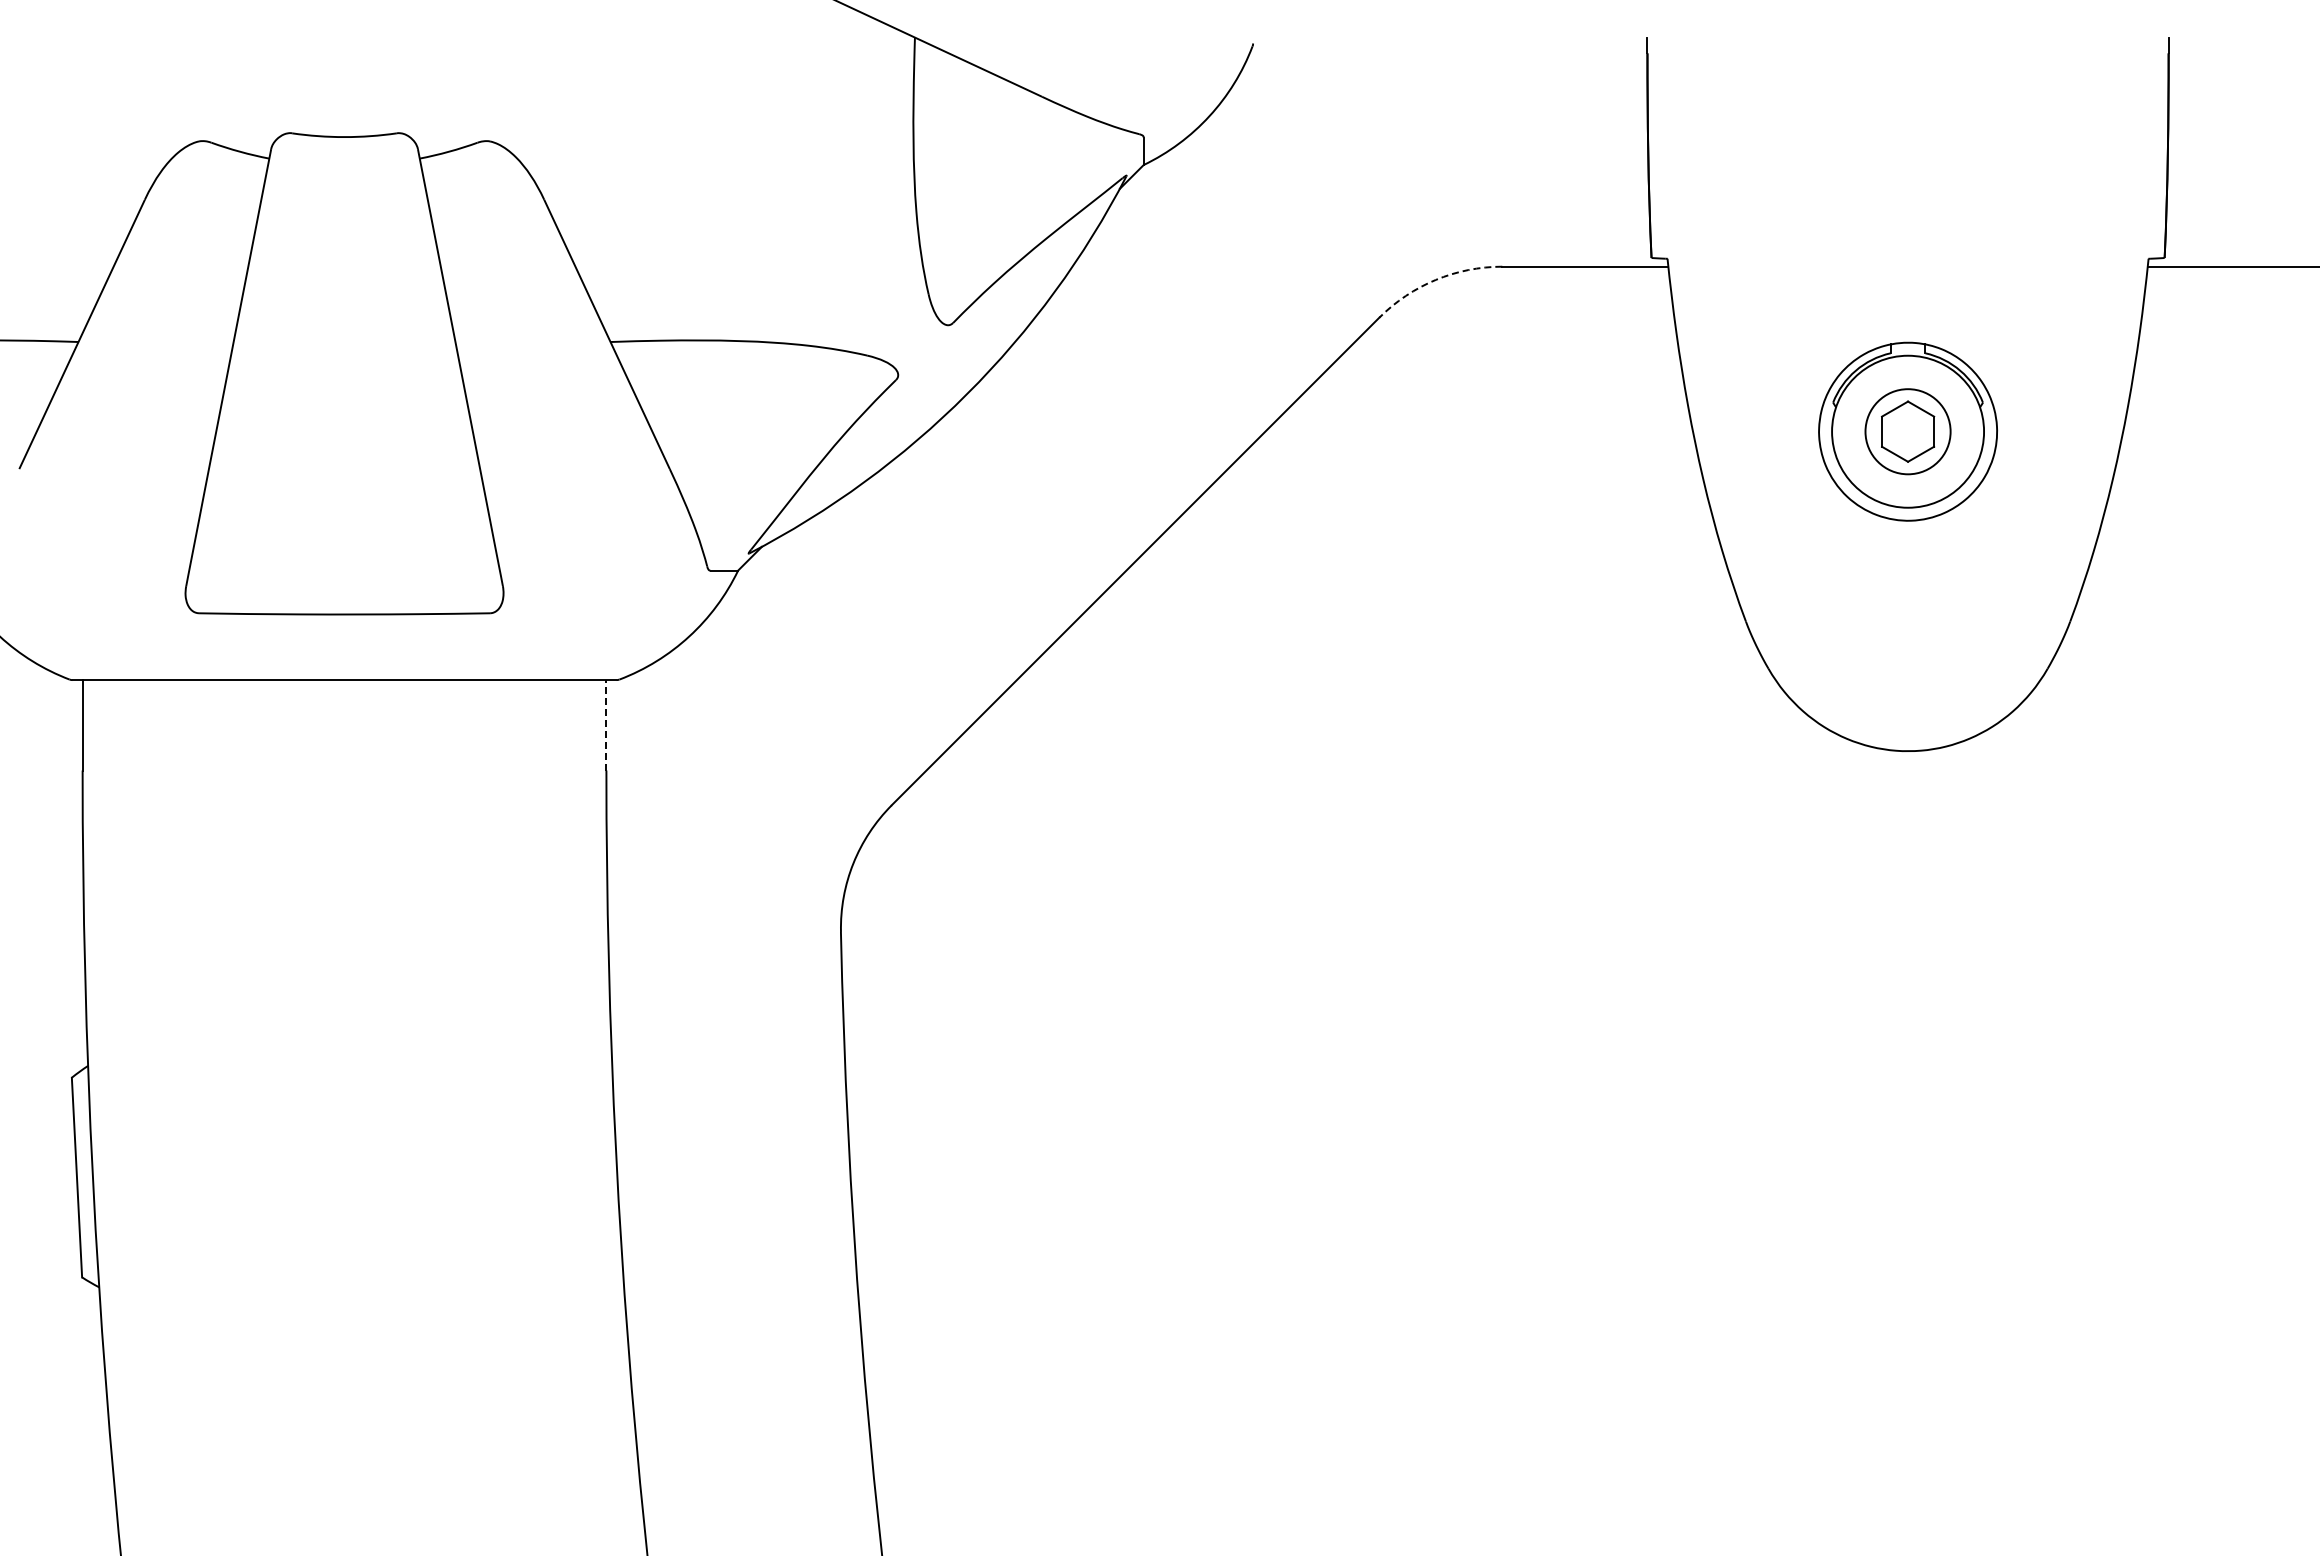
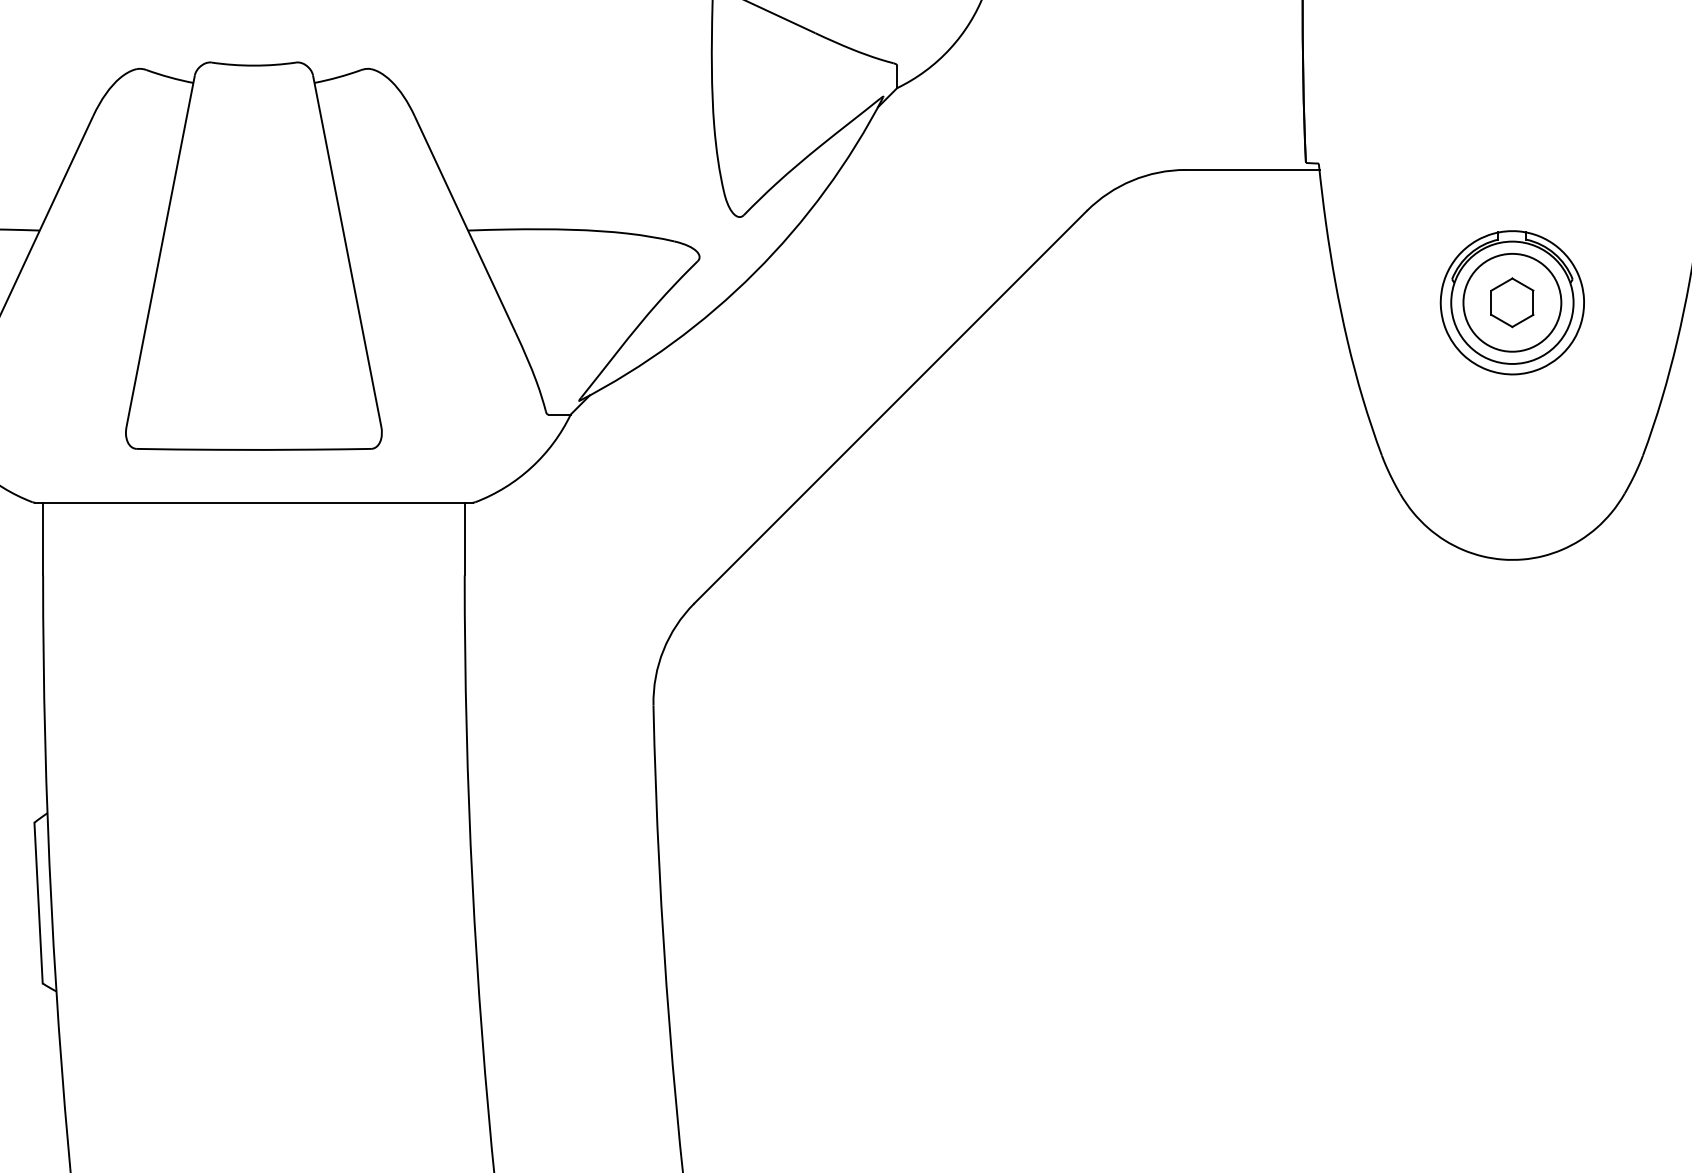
arc: (1435, 279) -> (1132, 180), dashed -> solid
circle: (1907, 431) -> (1511, 302), size x1.43
line: (606, 724) -> (464, 538), dashed -> solid

